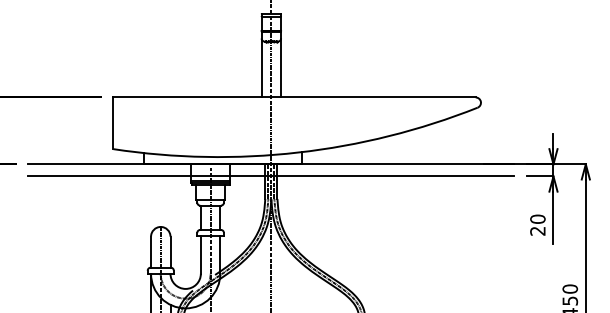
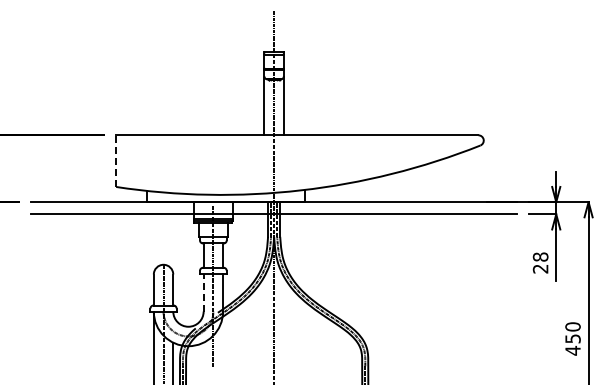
line: (113, 123) -> (116, 161), solid -> dashed
text: (537, 218) -> (540, 256), 20 -> 28
line: (200, 254) -> (203, 292), solid -> dashed

